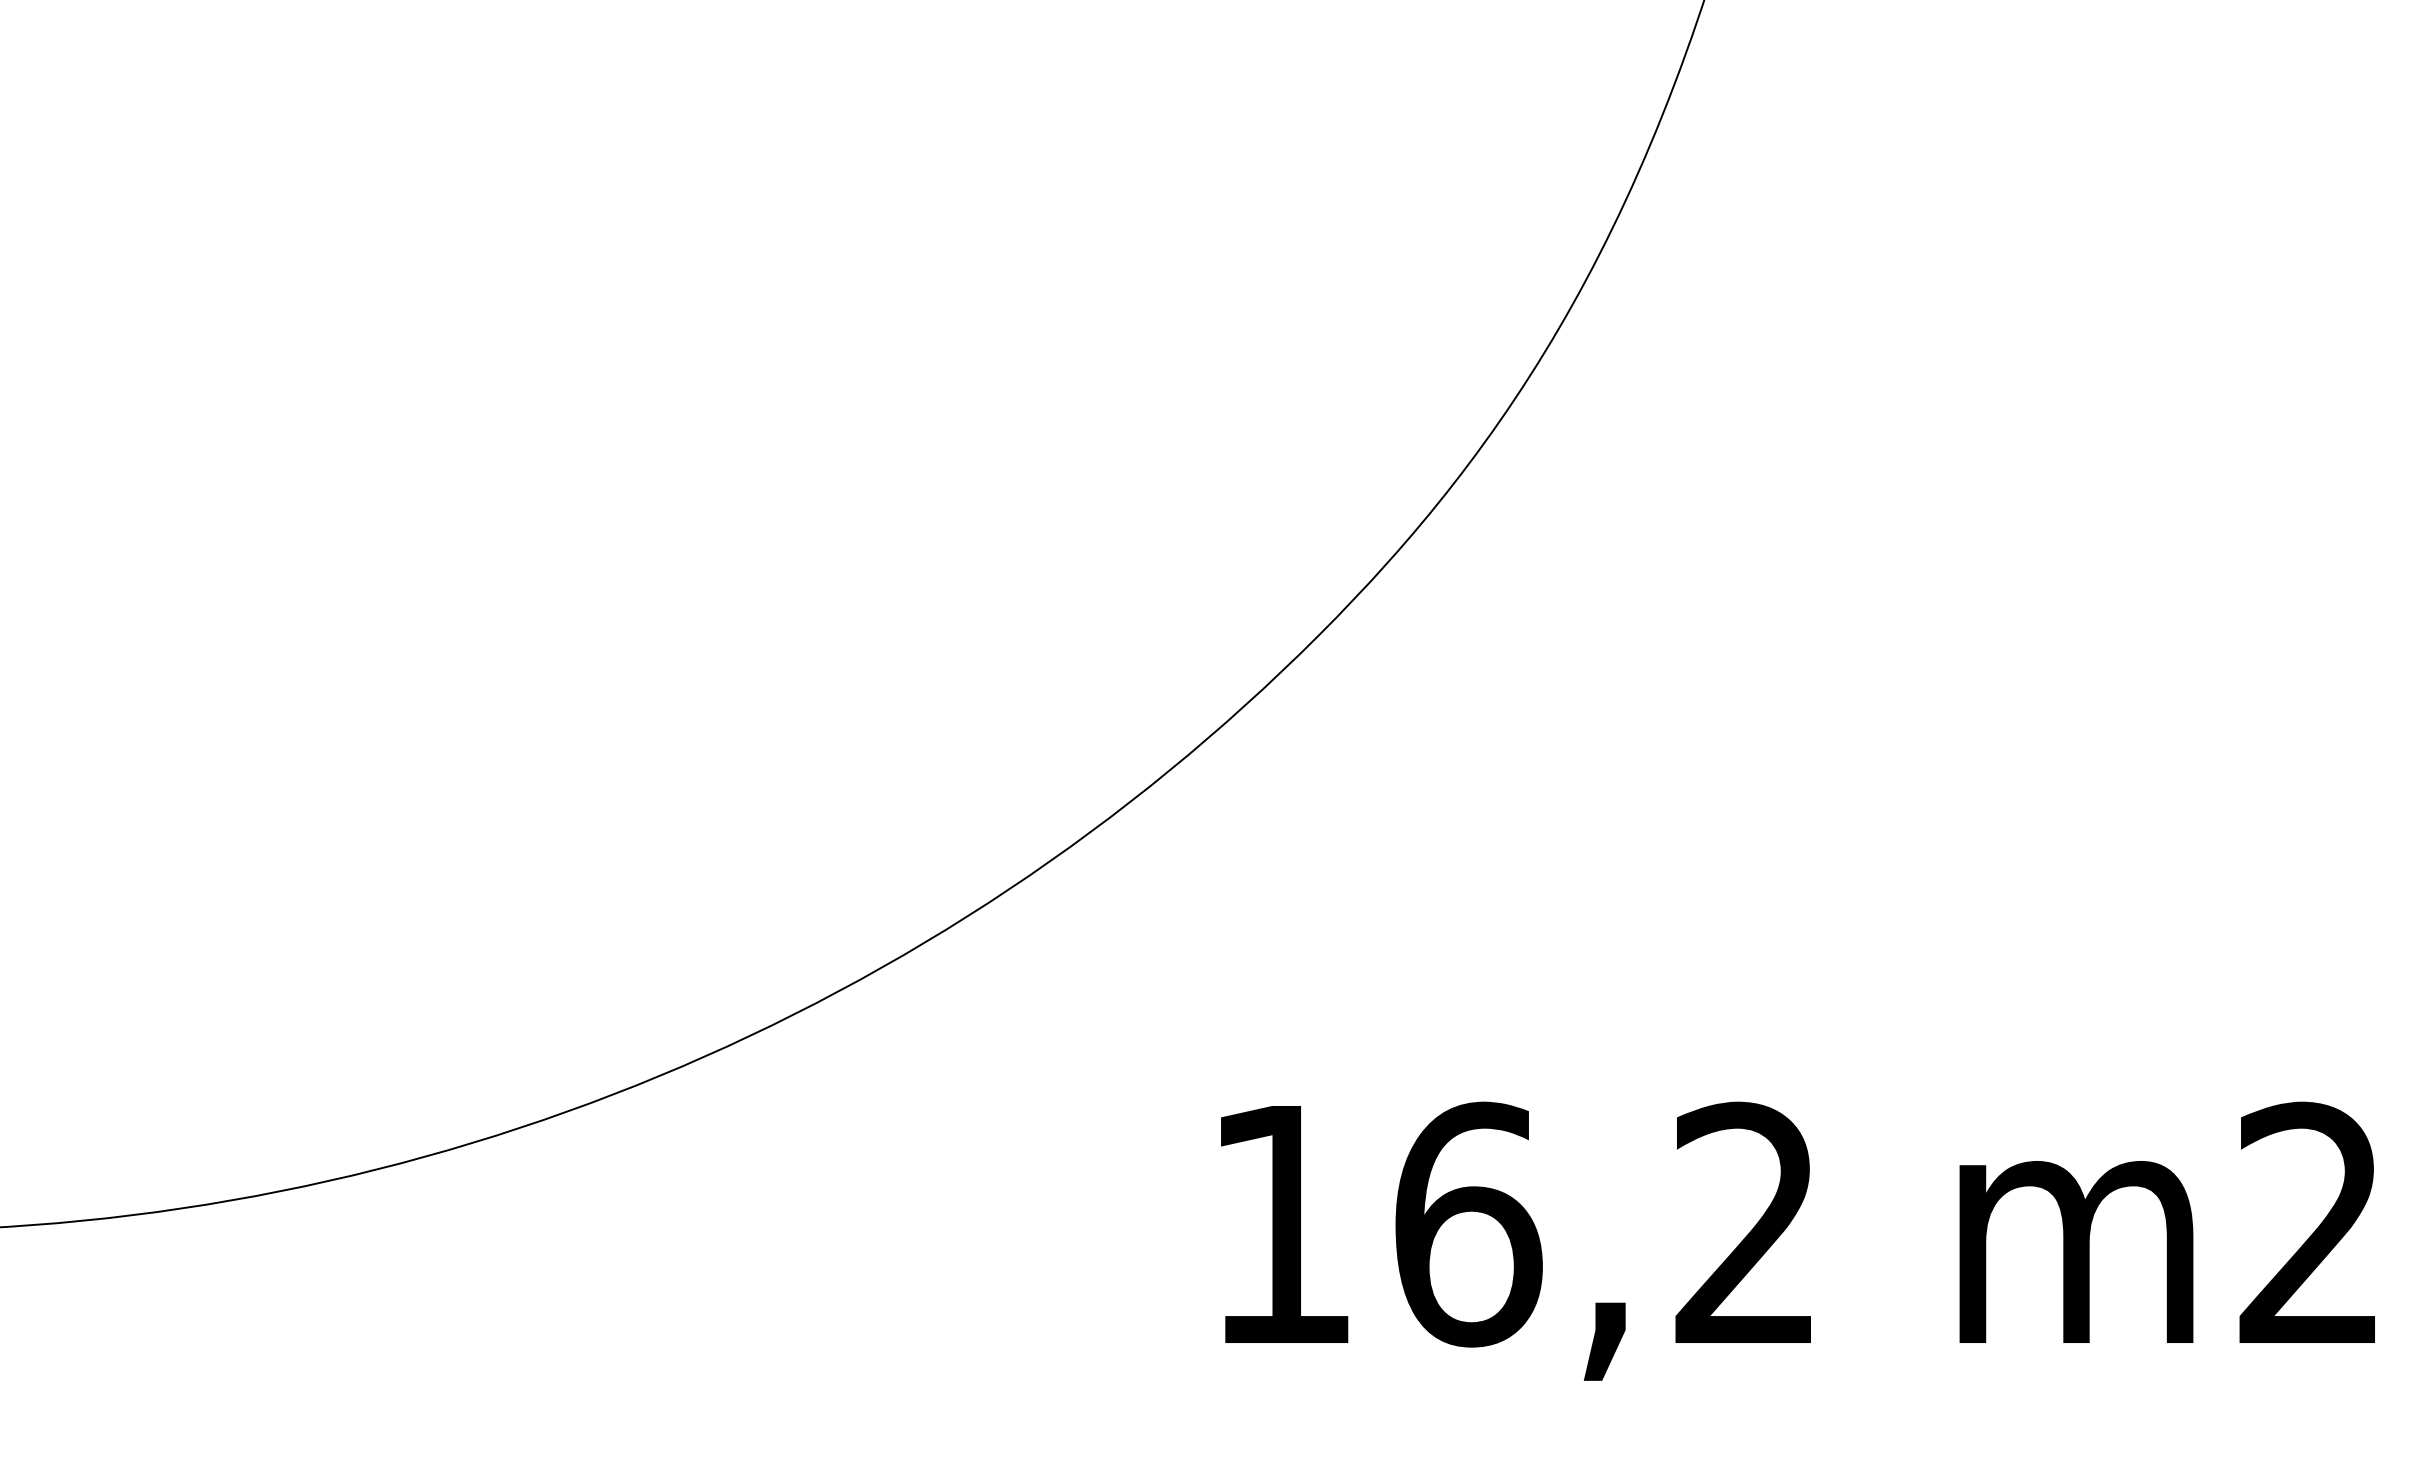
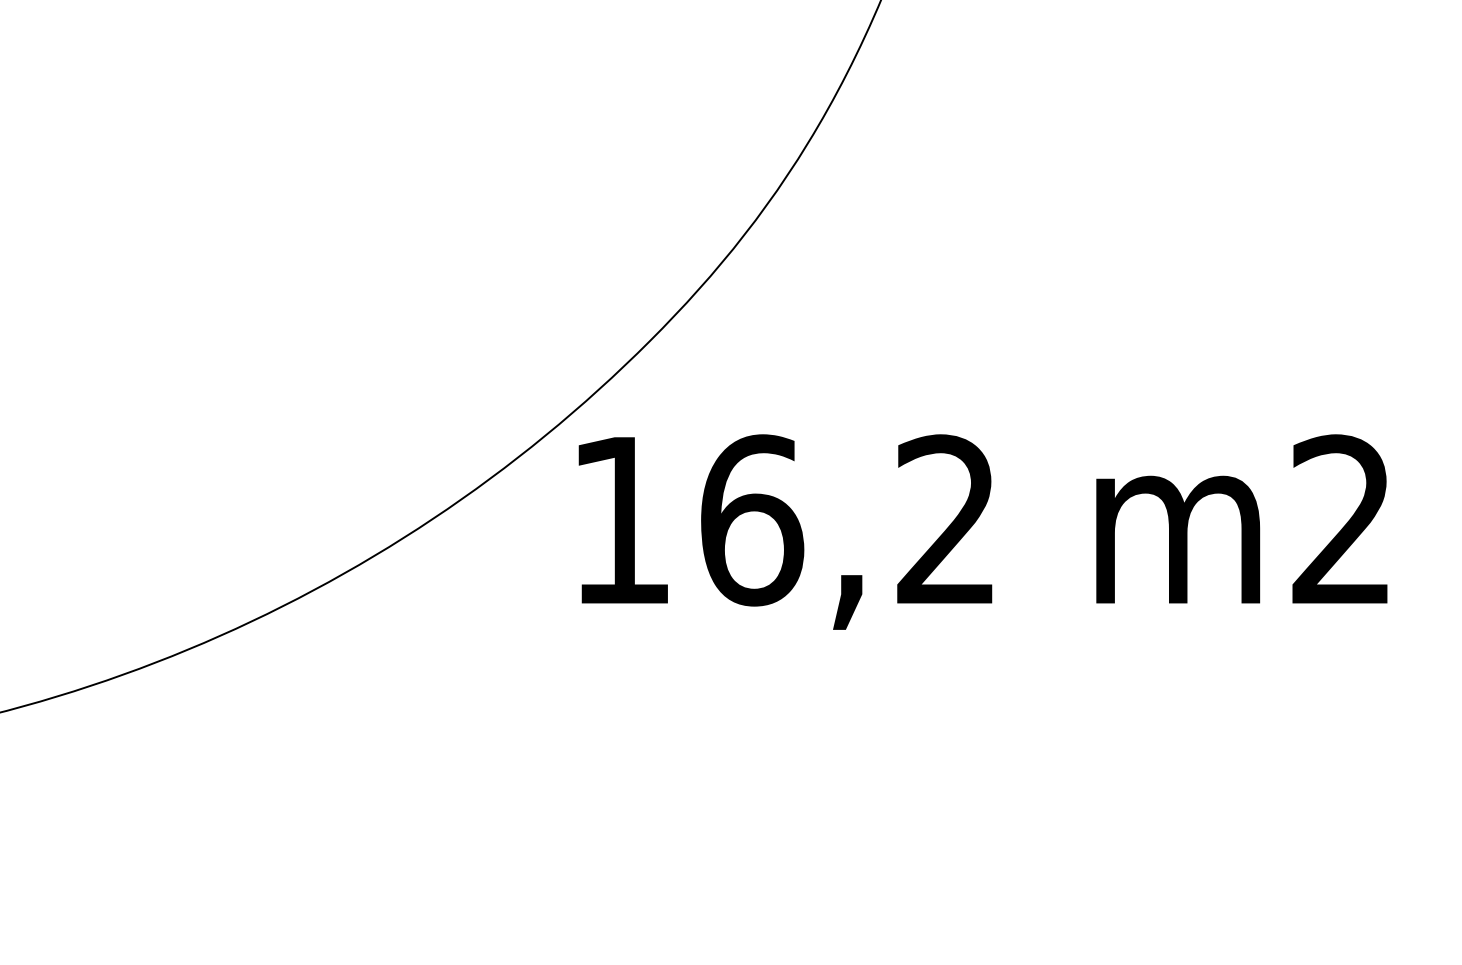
text: (1797, 1240) -> (982, 531), moved

